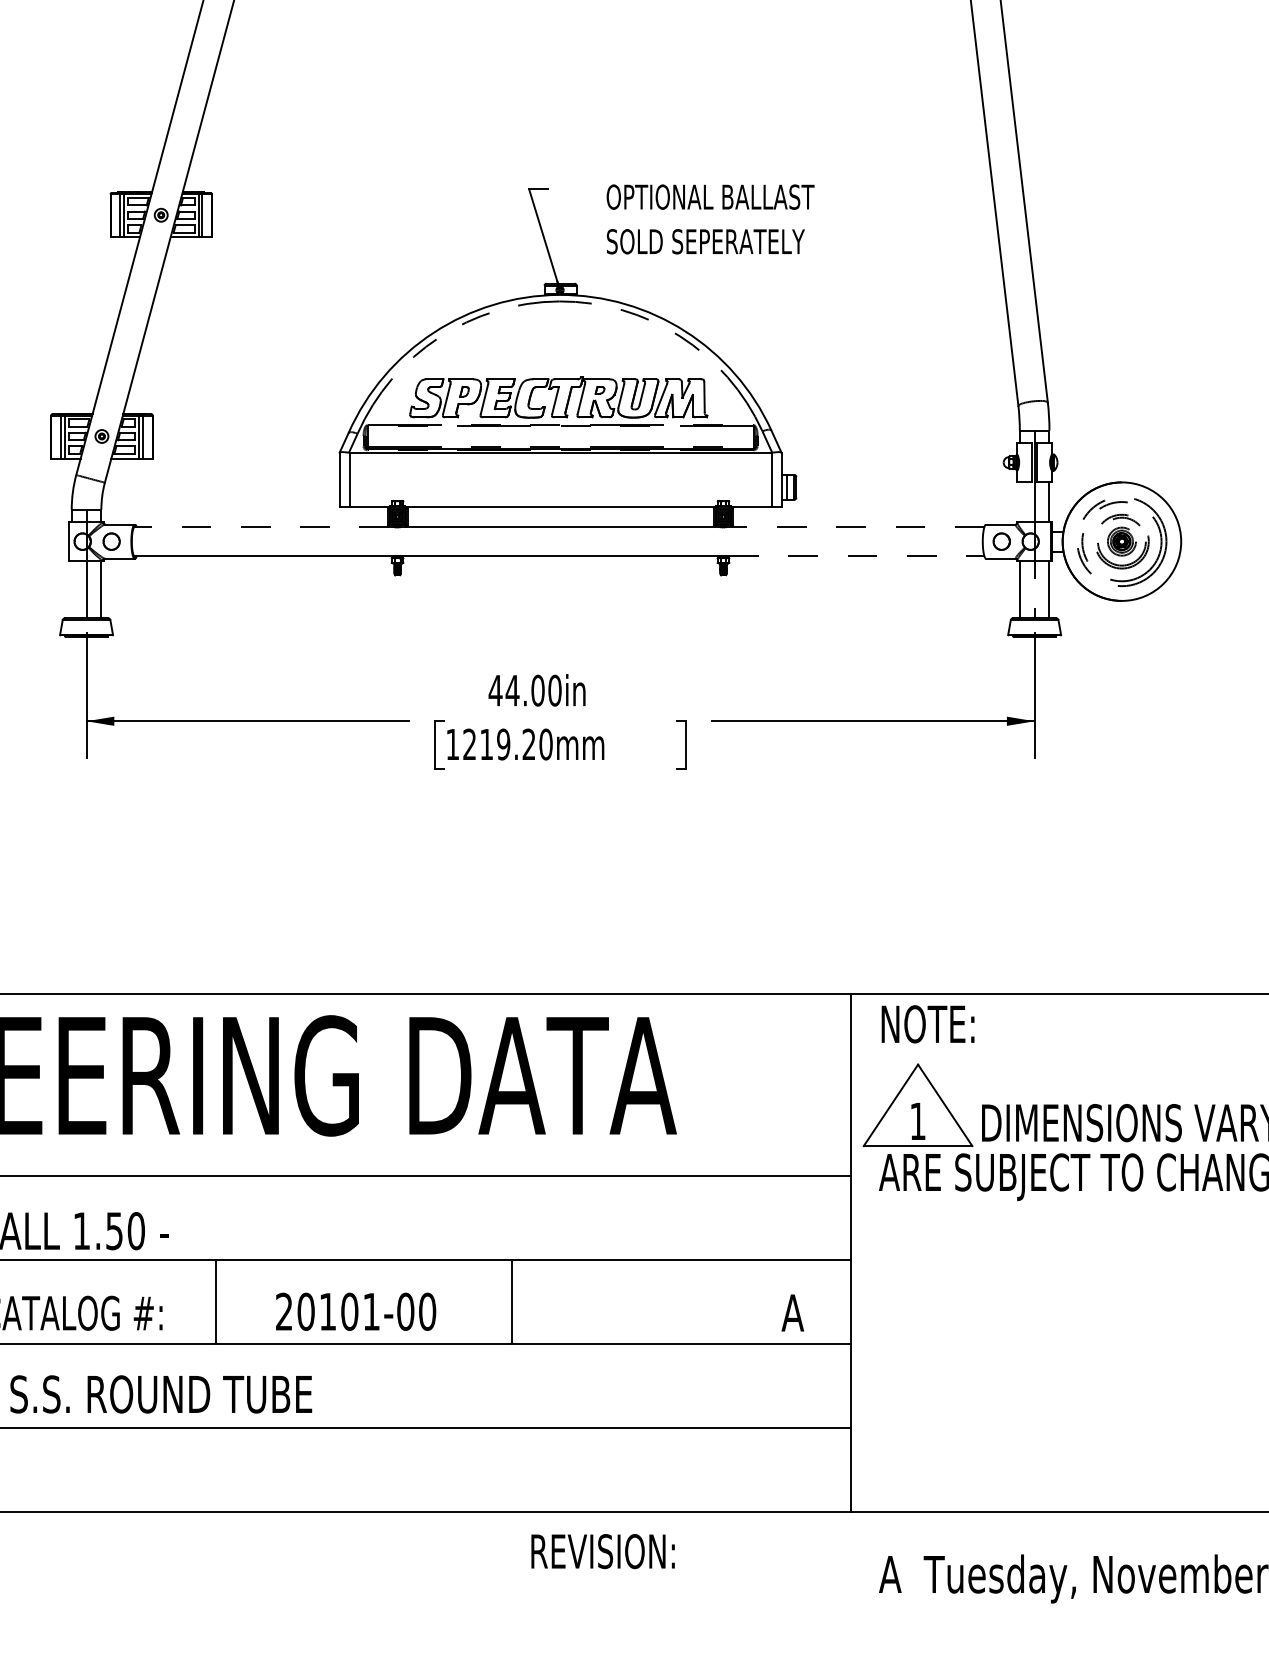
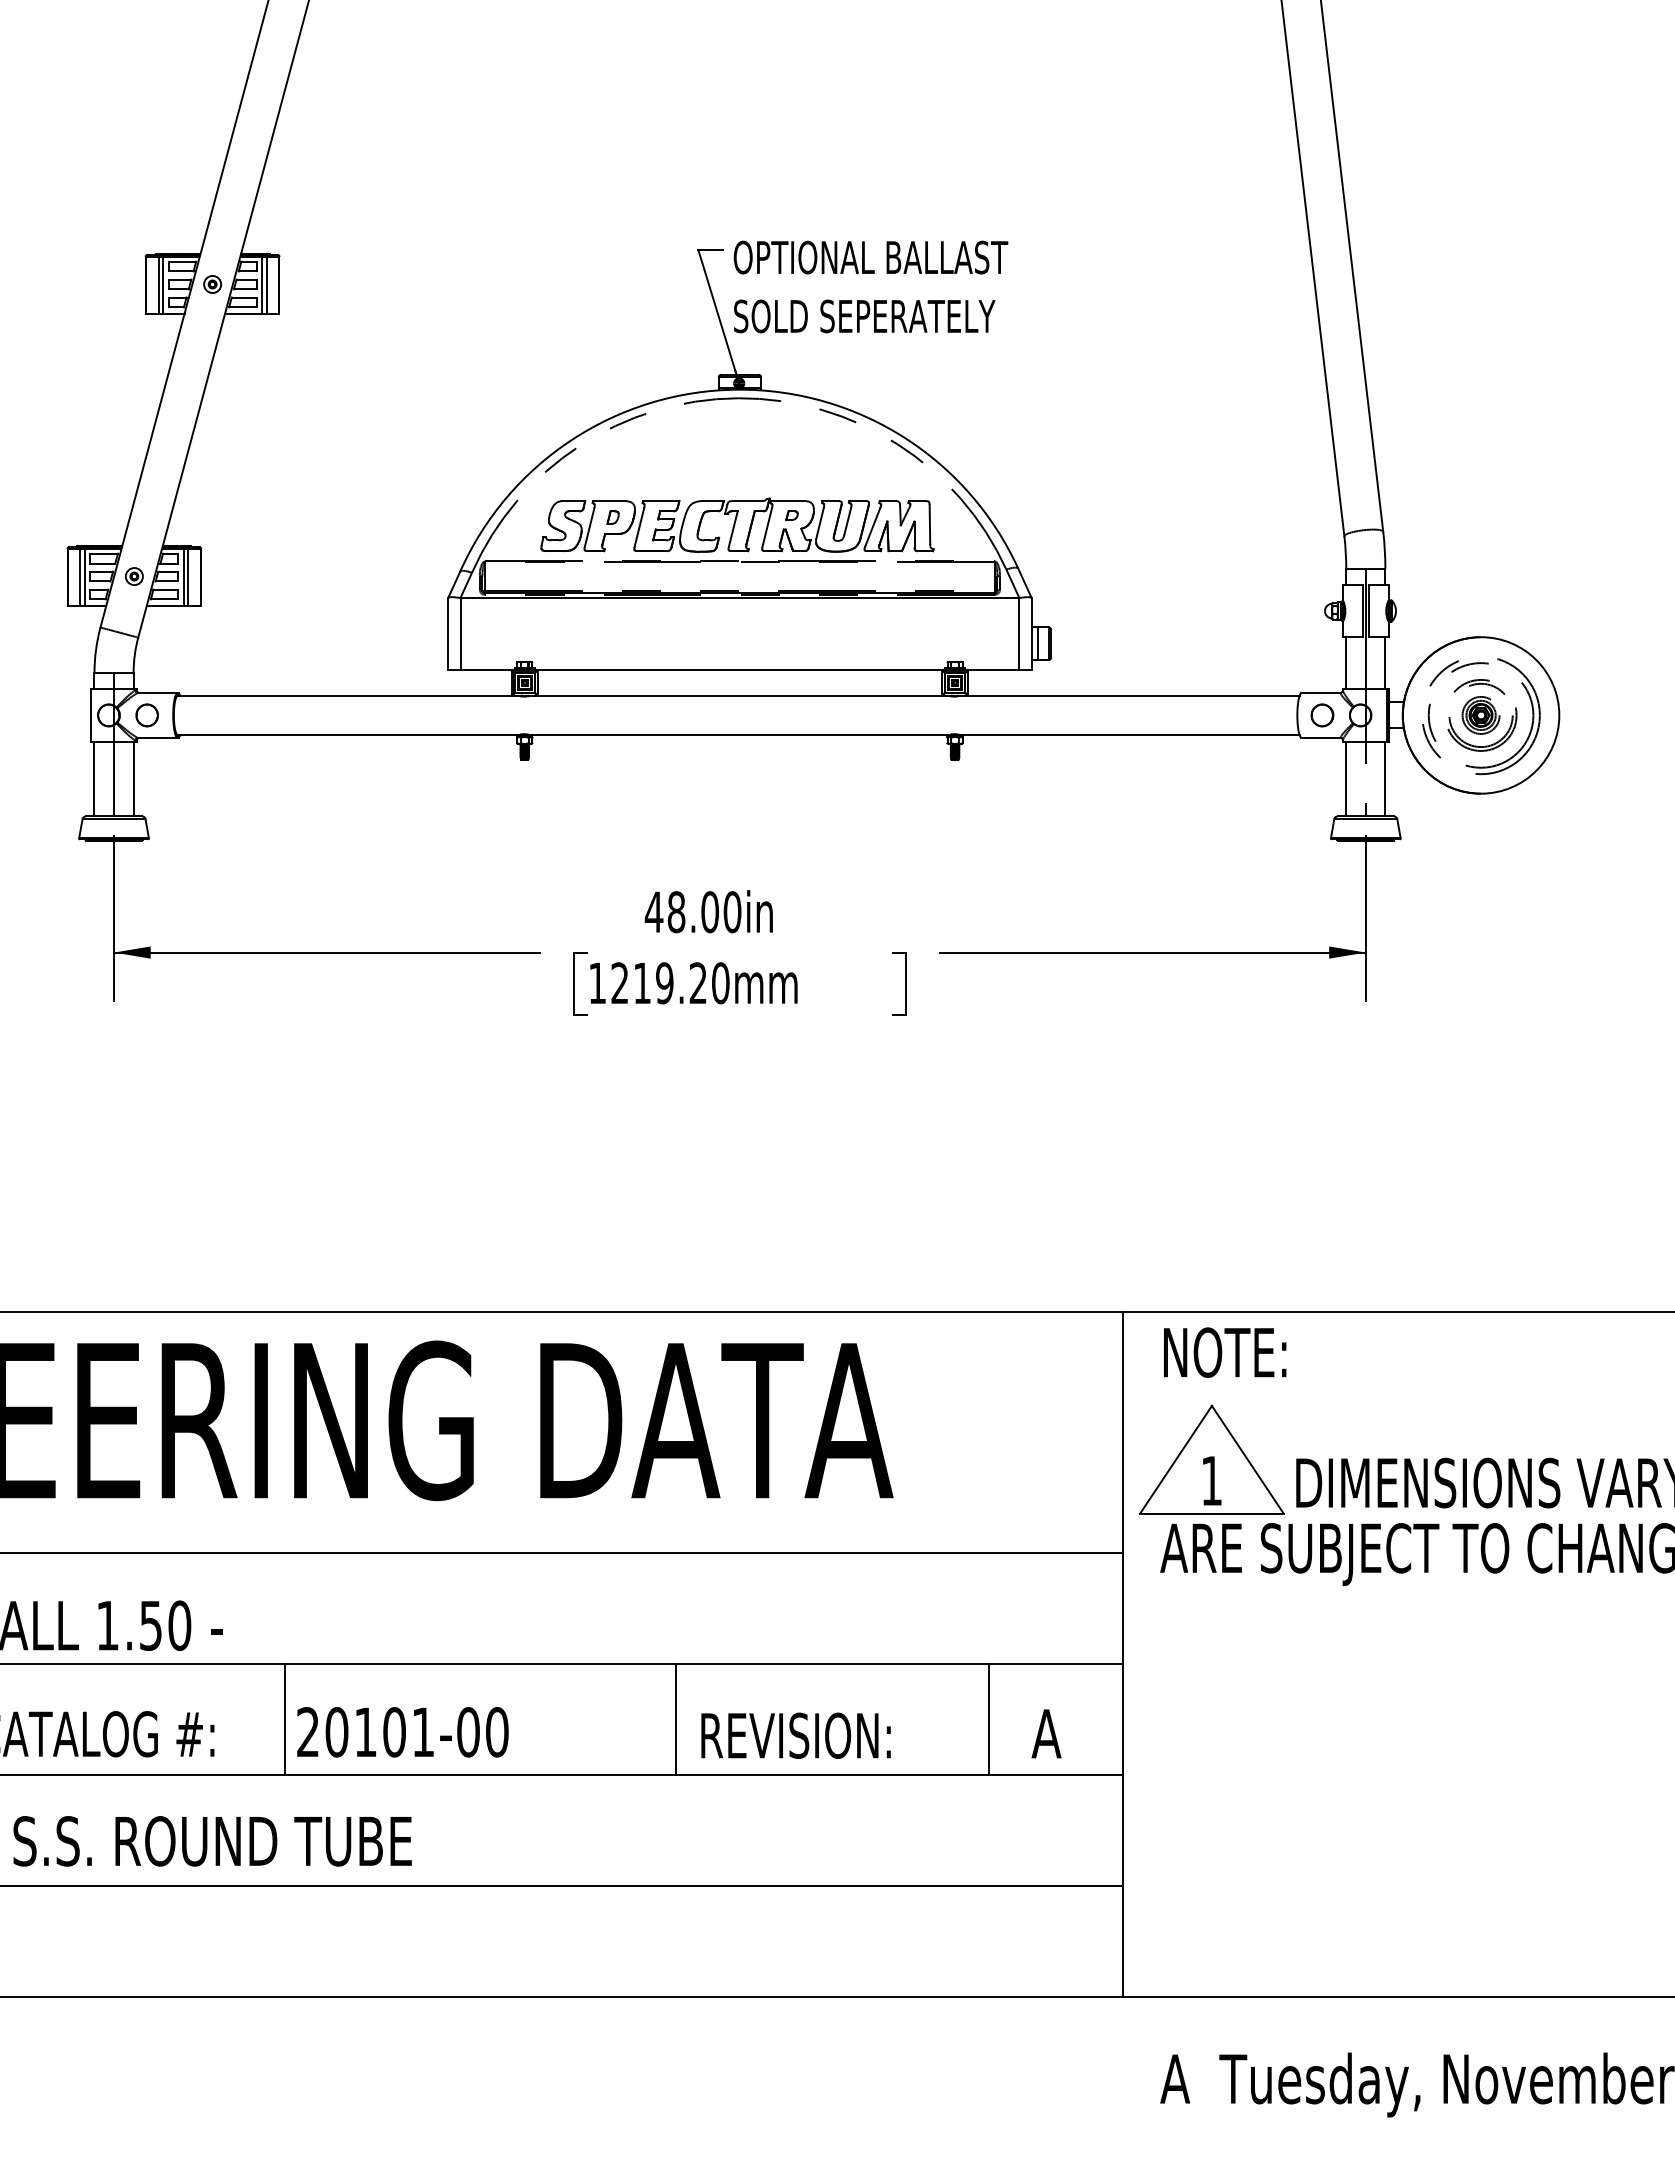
text: (710, 219) -> (870, 286), moved
line: (1020, 502) -> (1346, 663), added
line: (261, 526) -> (344, 695), dashed -> solid
line: (858, 526) -> (1133, 695), dashed -> solid
line: (857, 556) -> (1131, 735), dashed -> solid
line: (71, 589) -> (94, 778), added
text: (512, 690) -> (676, 912), 44.00in -> 48.00in
line: (748, 1301) -> (988, 1718), added
text: (355, 1311) -> (402, 1732), moved
text: (602, 1551) -> (795, 1735), moved

